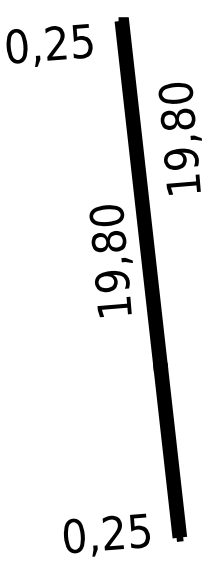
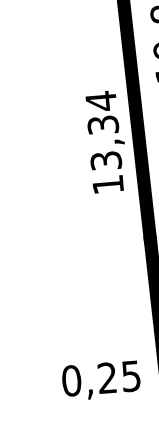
text: (109, 248) -> (103, 131), 19,80 -> 13,34
text: (106, 534) -> (100, 379), moved

